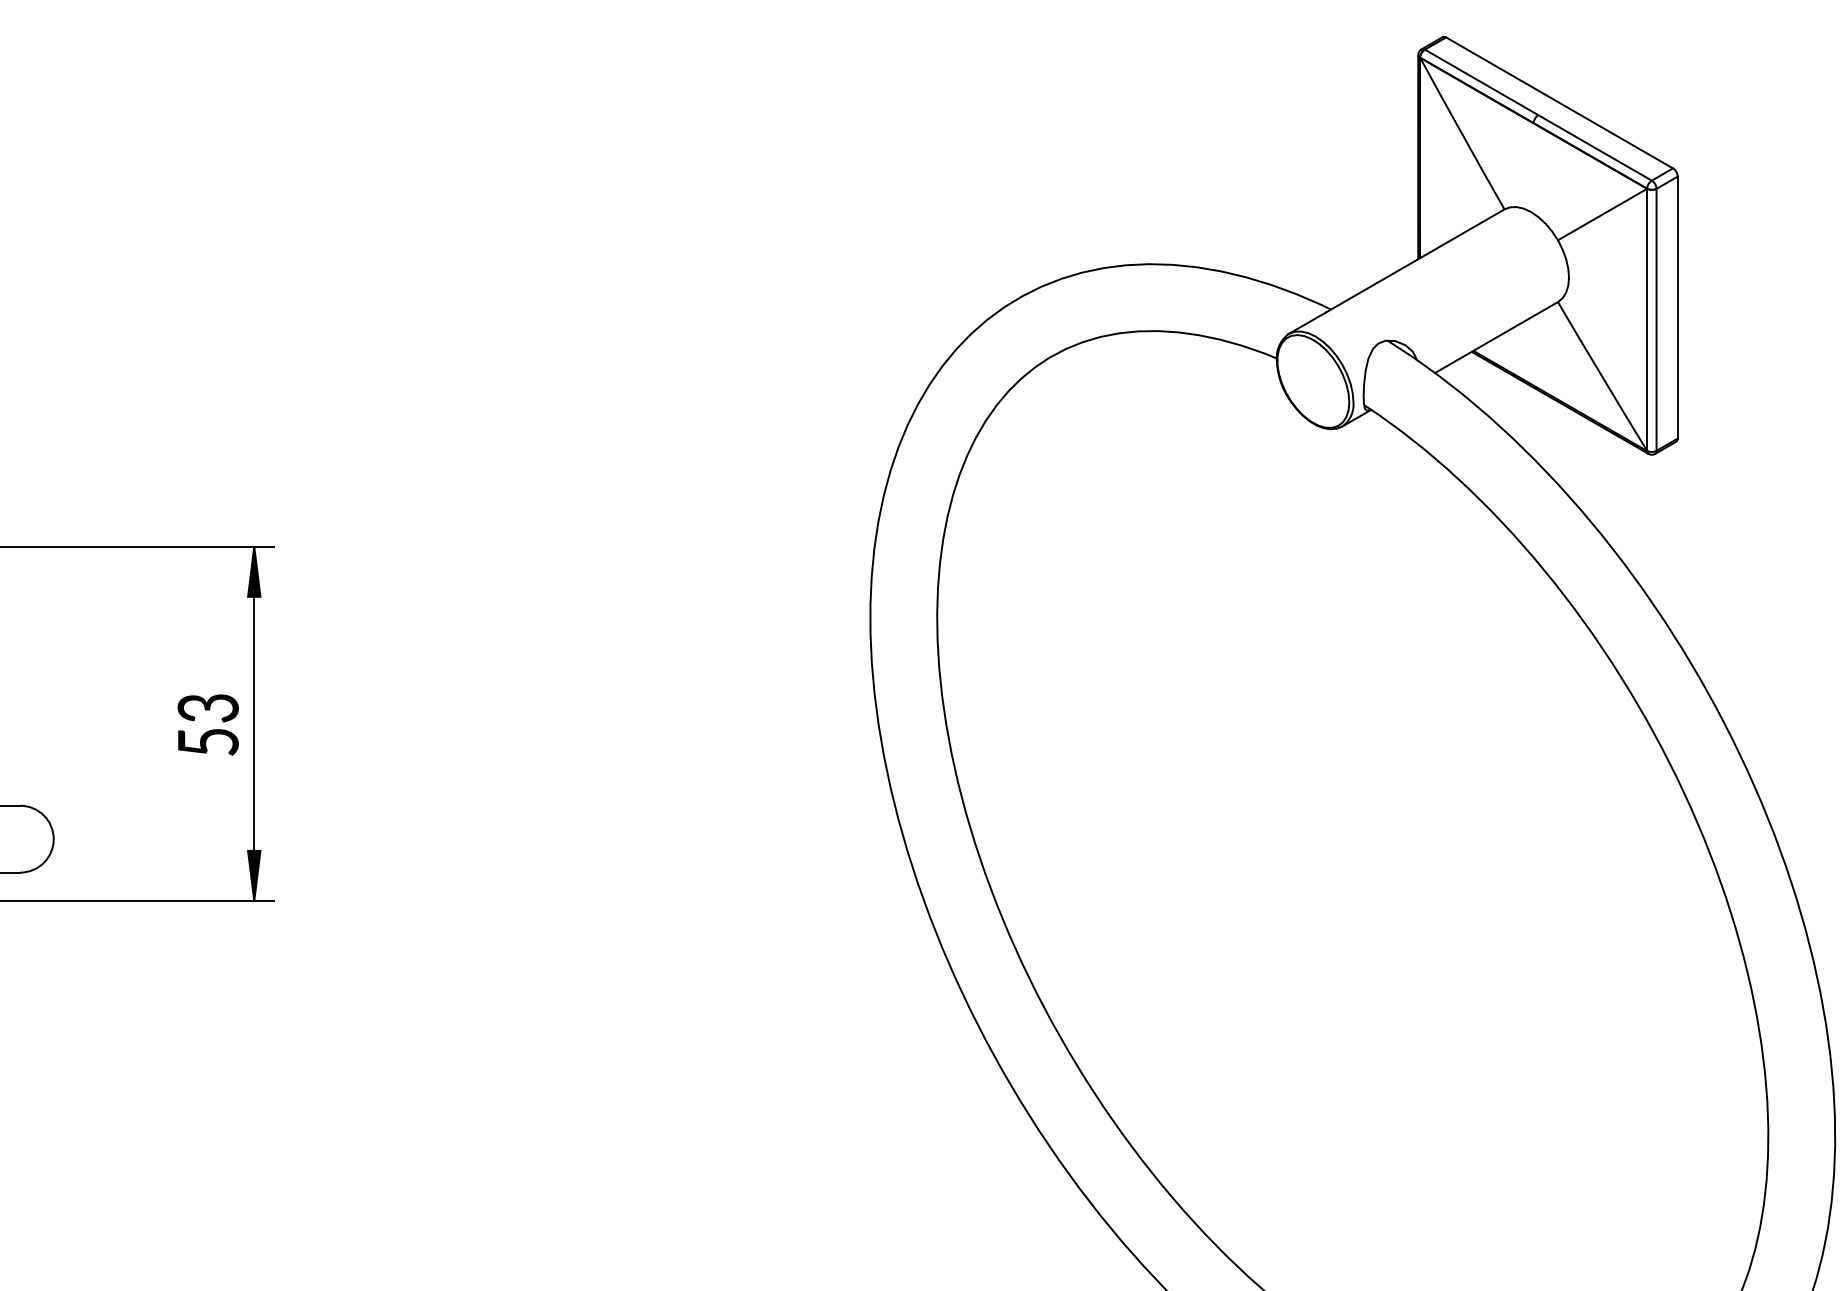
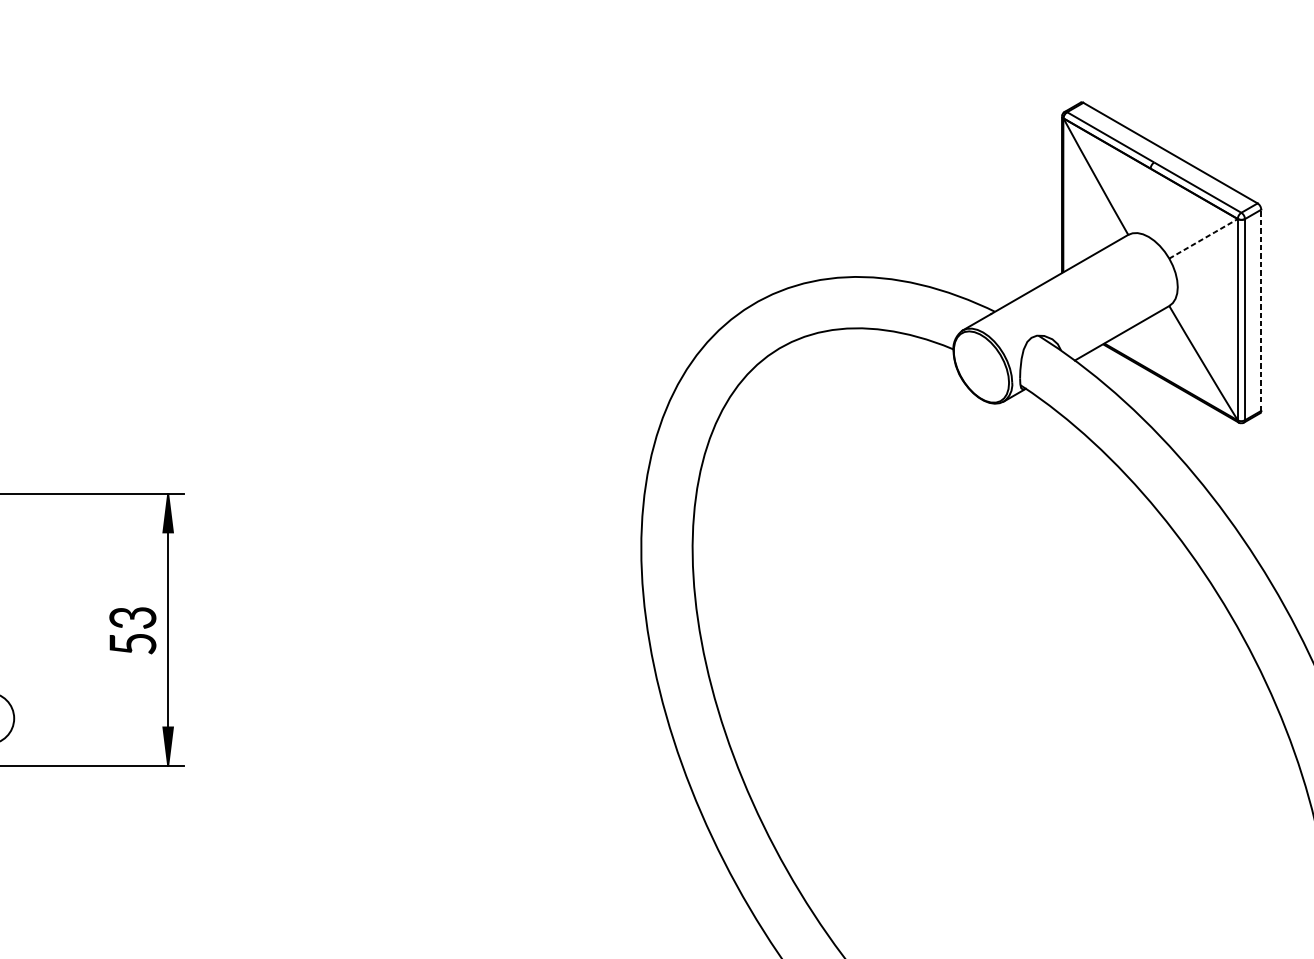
line: (1602, 214) -> (1203, 238), solid -> dashed
line: (1677, 307) -> (1261, 310), solid -> dashed

